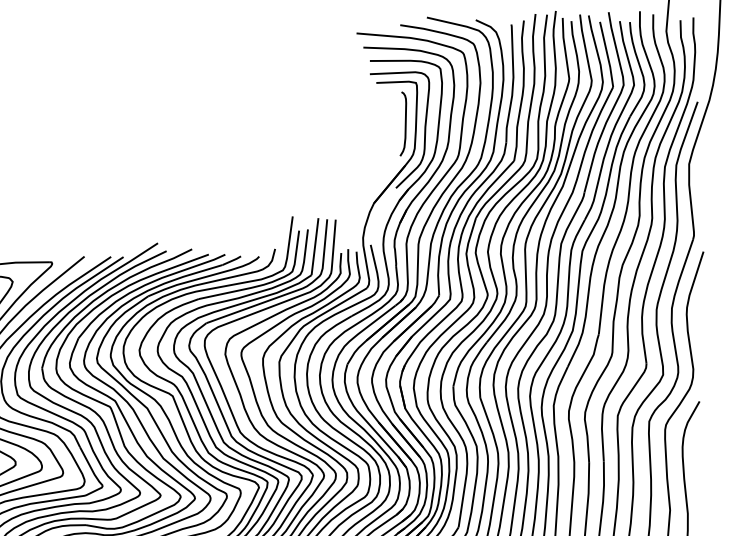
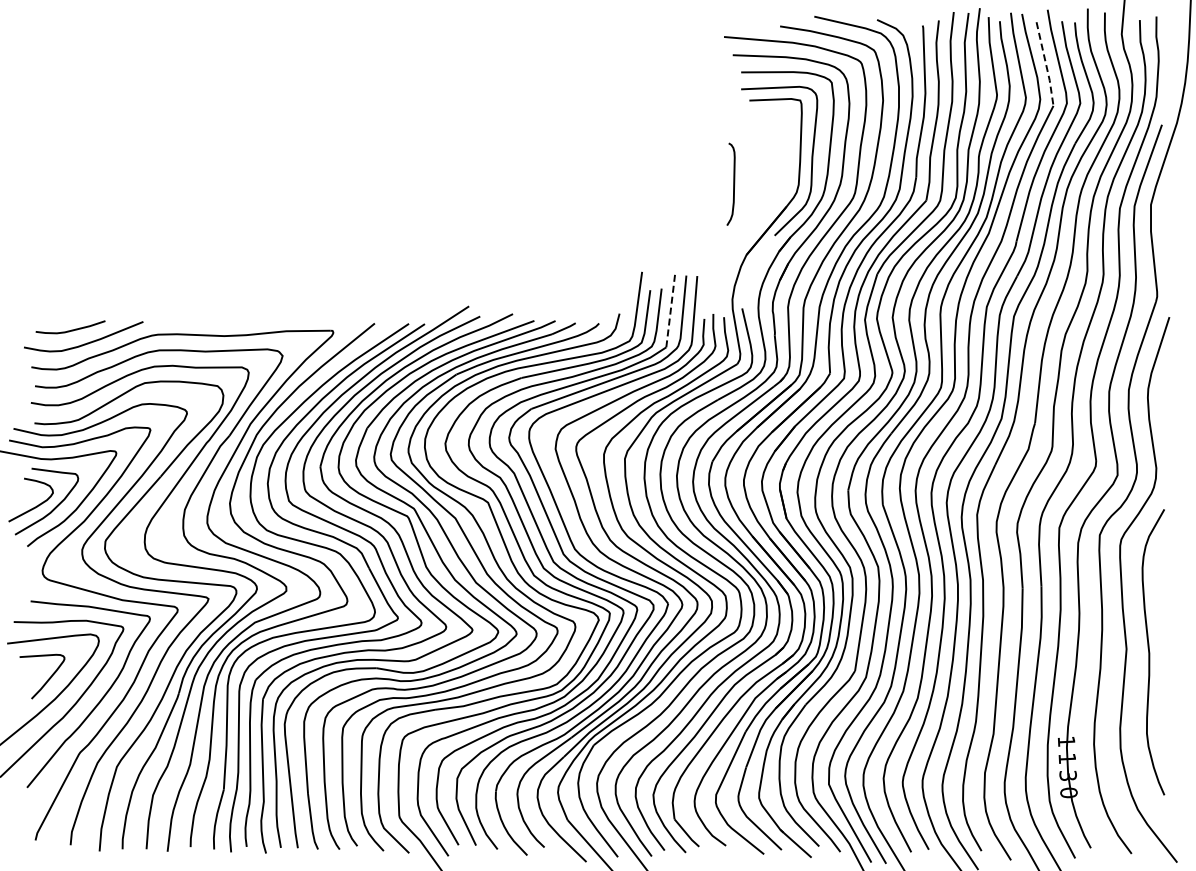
line: (607, 54) -> (1046, 64), solid -> dashed
curve: (405, 123) -> (733, 183), moved
line: (314, 246) -> (670, 310), solid -> dashed

